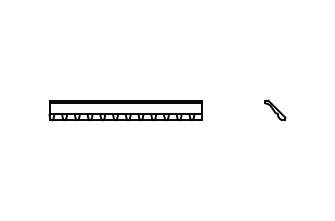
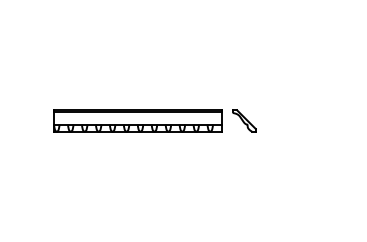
part: (275, 110) -> (244, 120), moved

